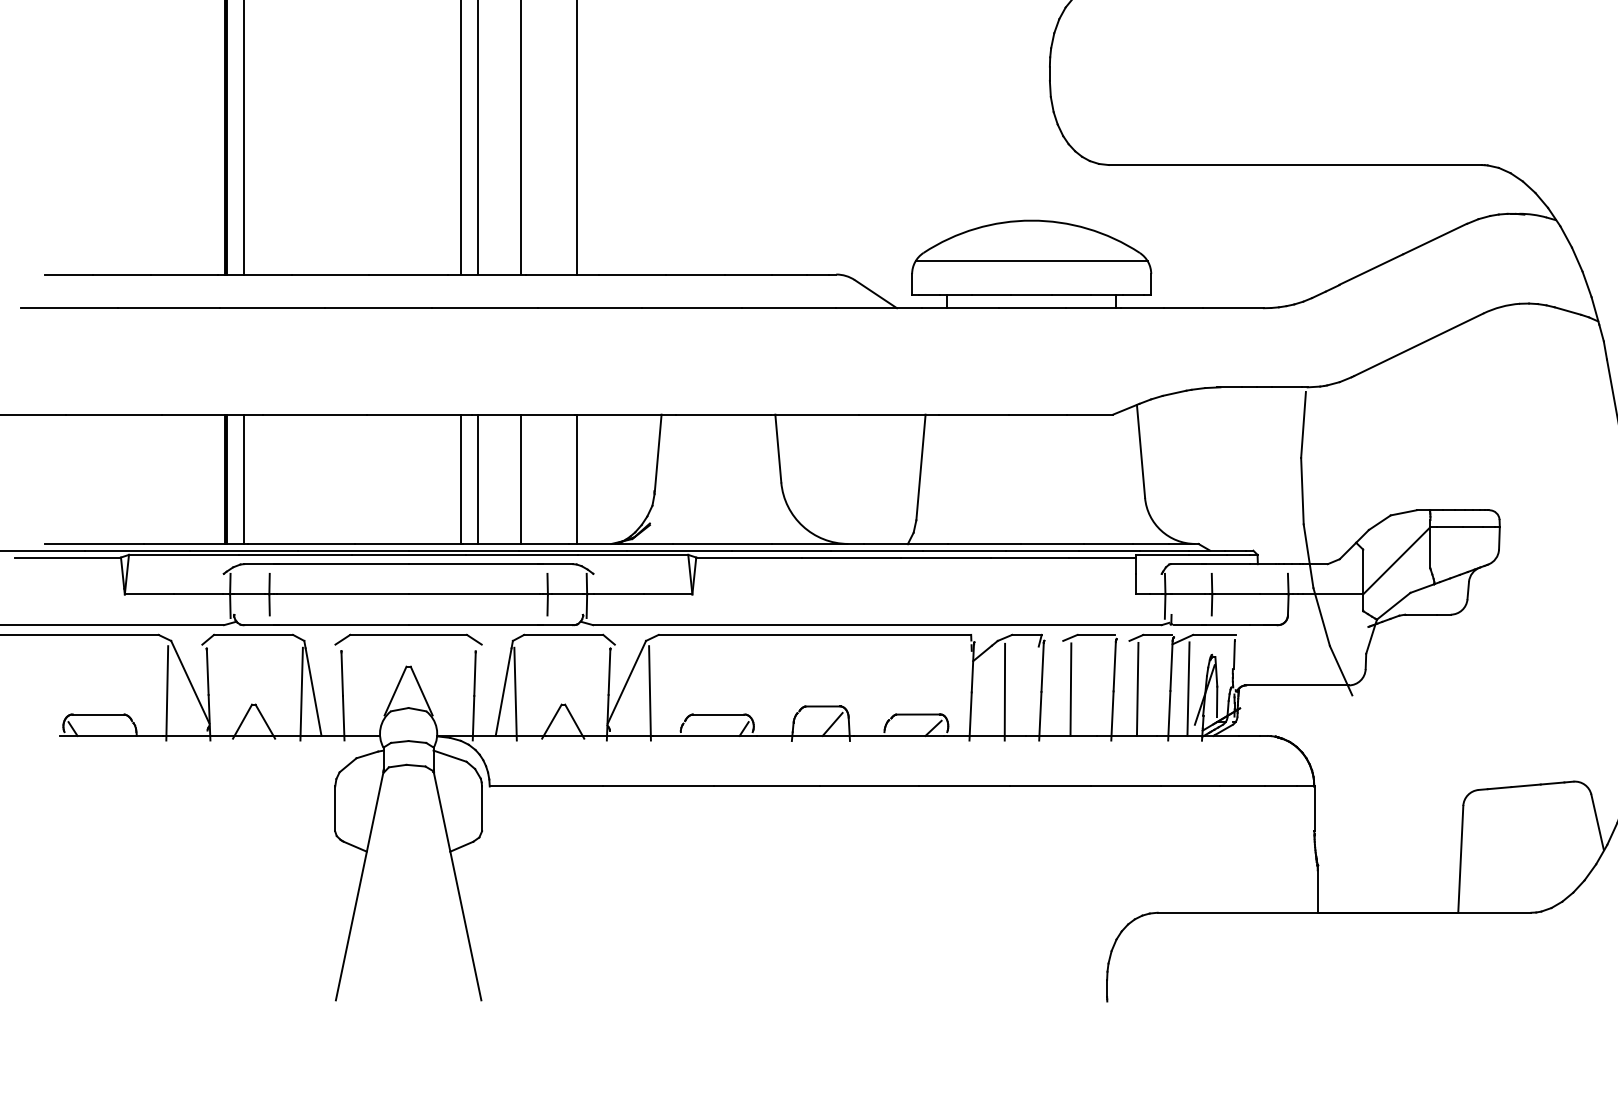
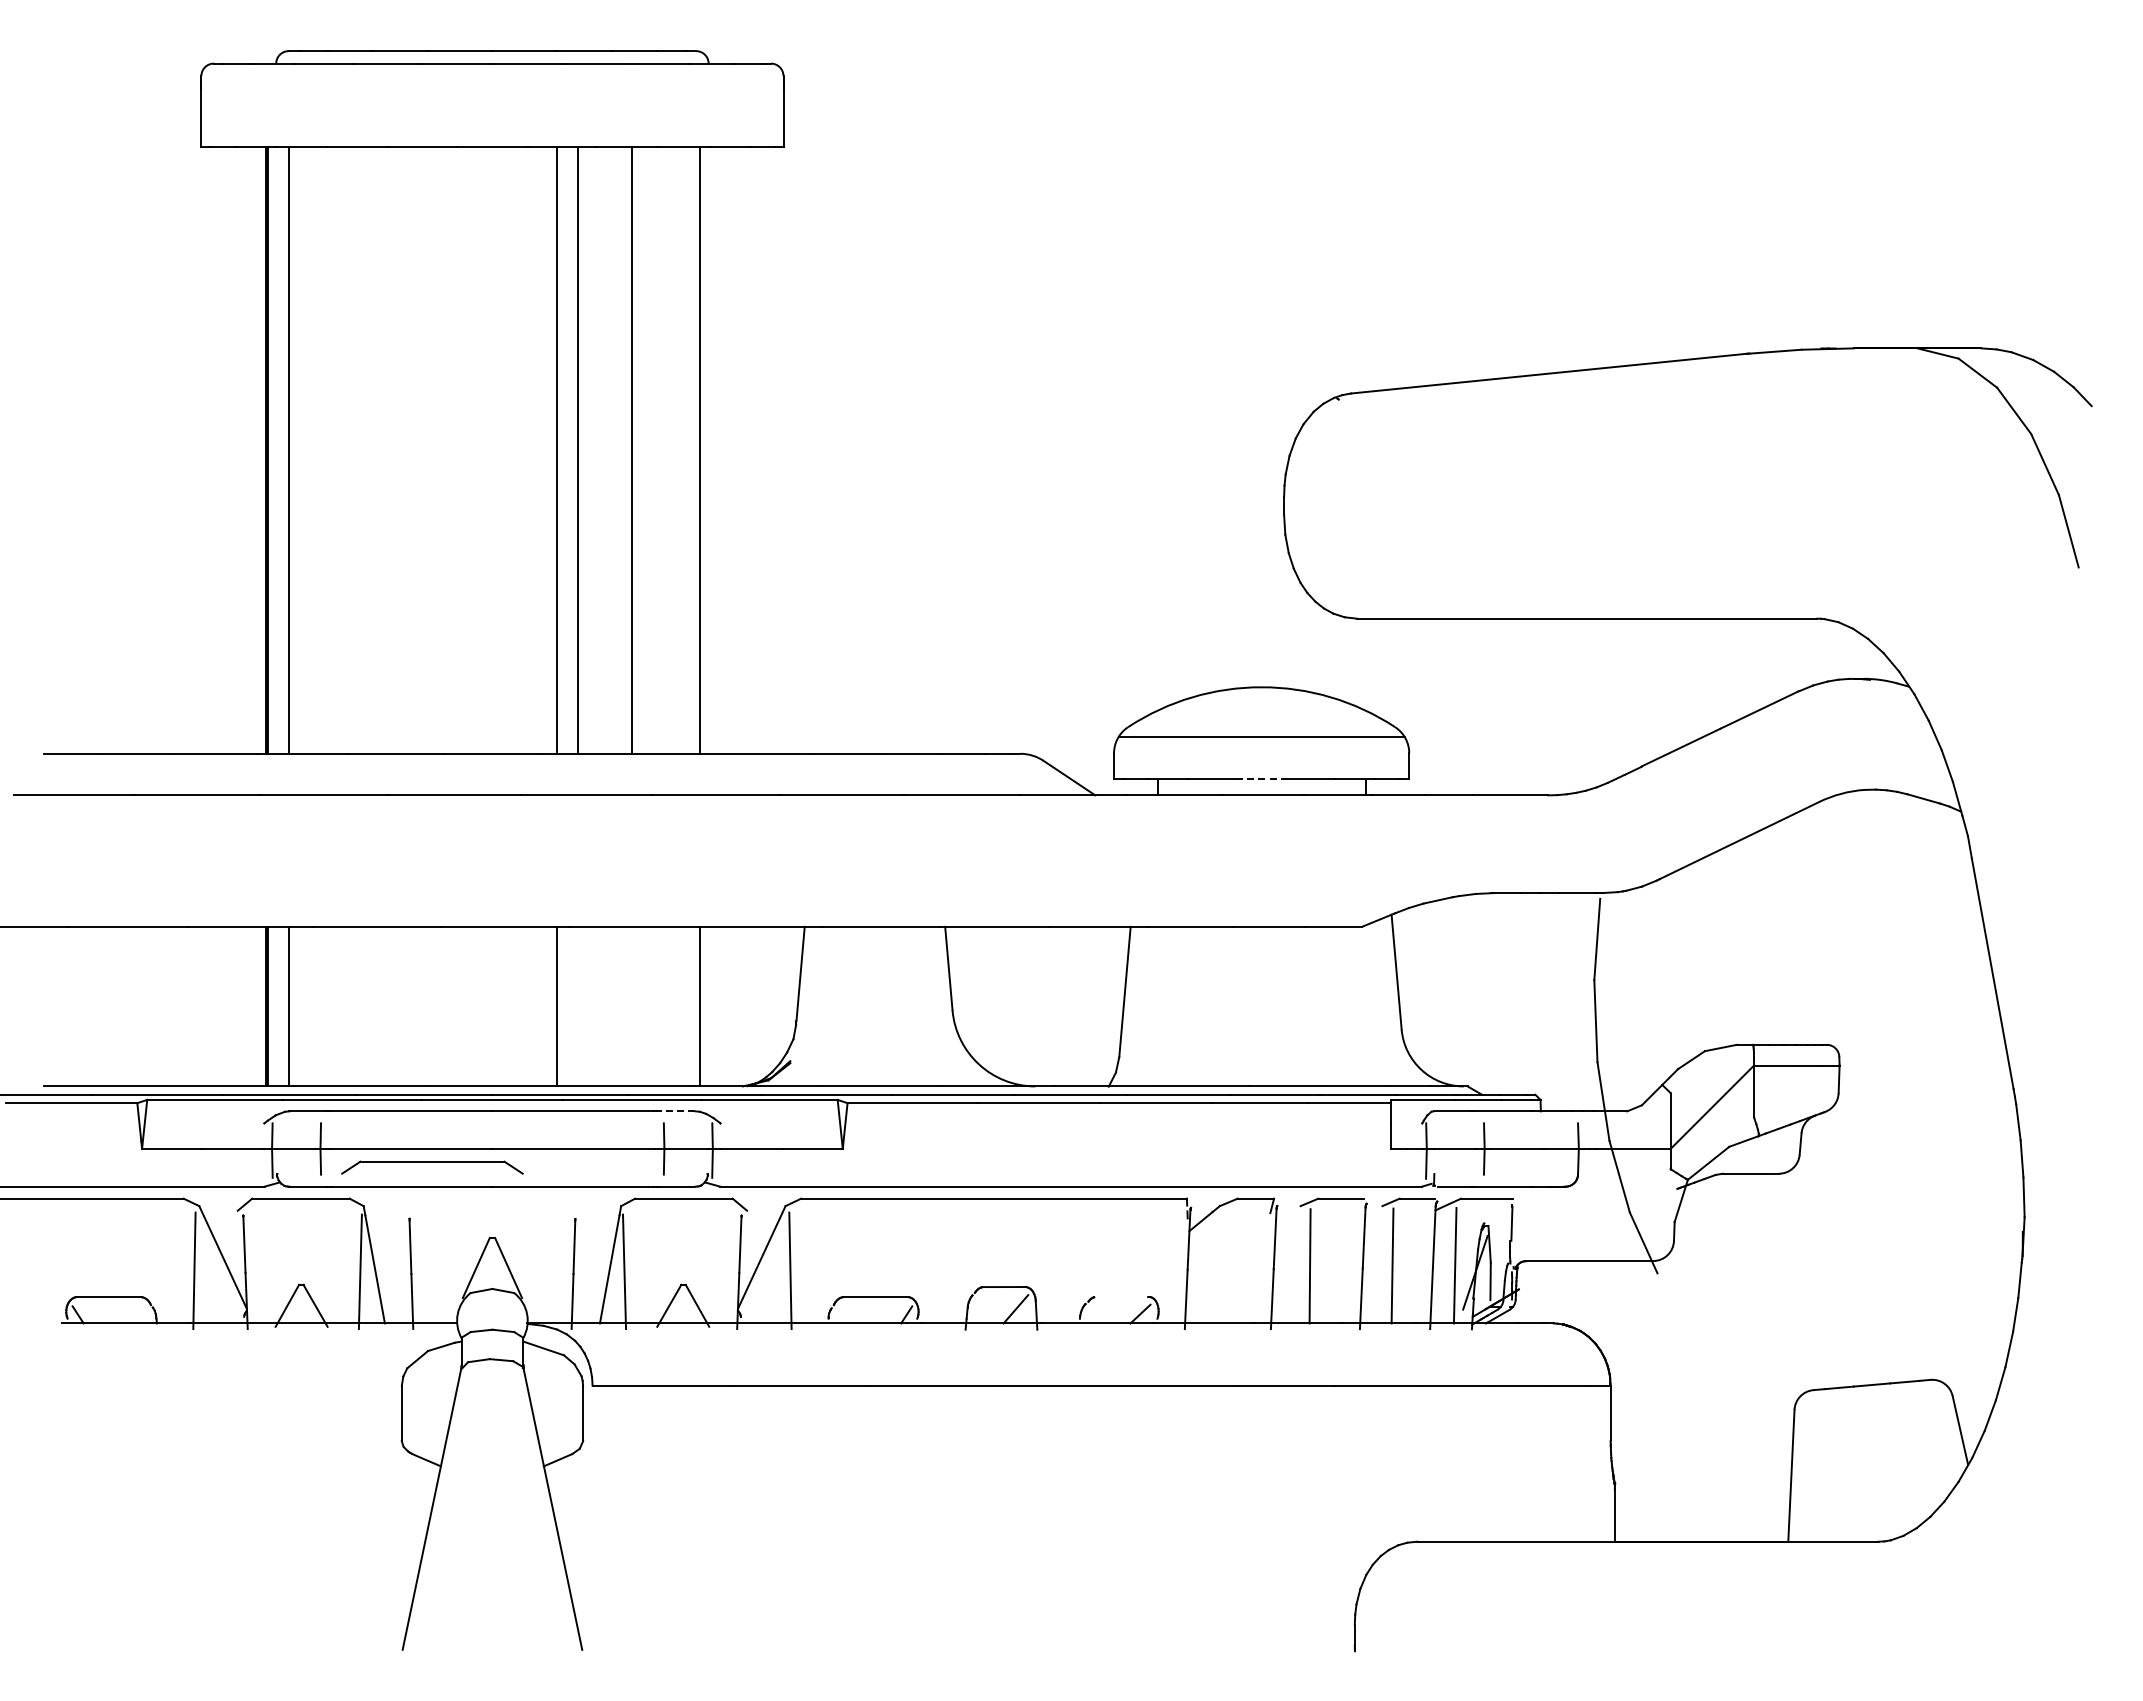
line: (1031, 294) -> (1261, 778), solid -> dashed
line: (477, 479) -> (577, 1006), removed
line: (521, 479) -> (631, 1006), removed
line: (557, 564) -> (676, 1111), solid -> dashed
part: (408, 639) -> (432, 1167), moved
line: (1004, 692) -> (1228, 1269), removed
line: (918, 714) -> (1121, 1296), removed

